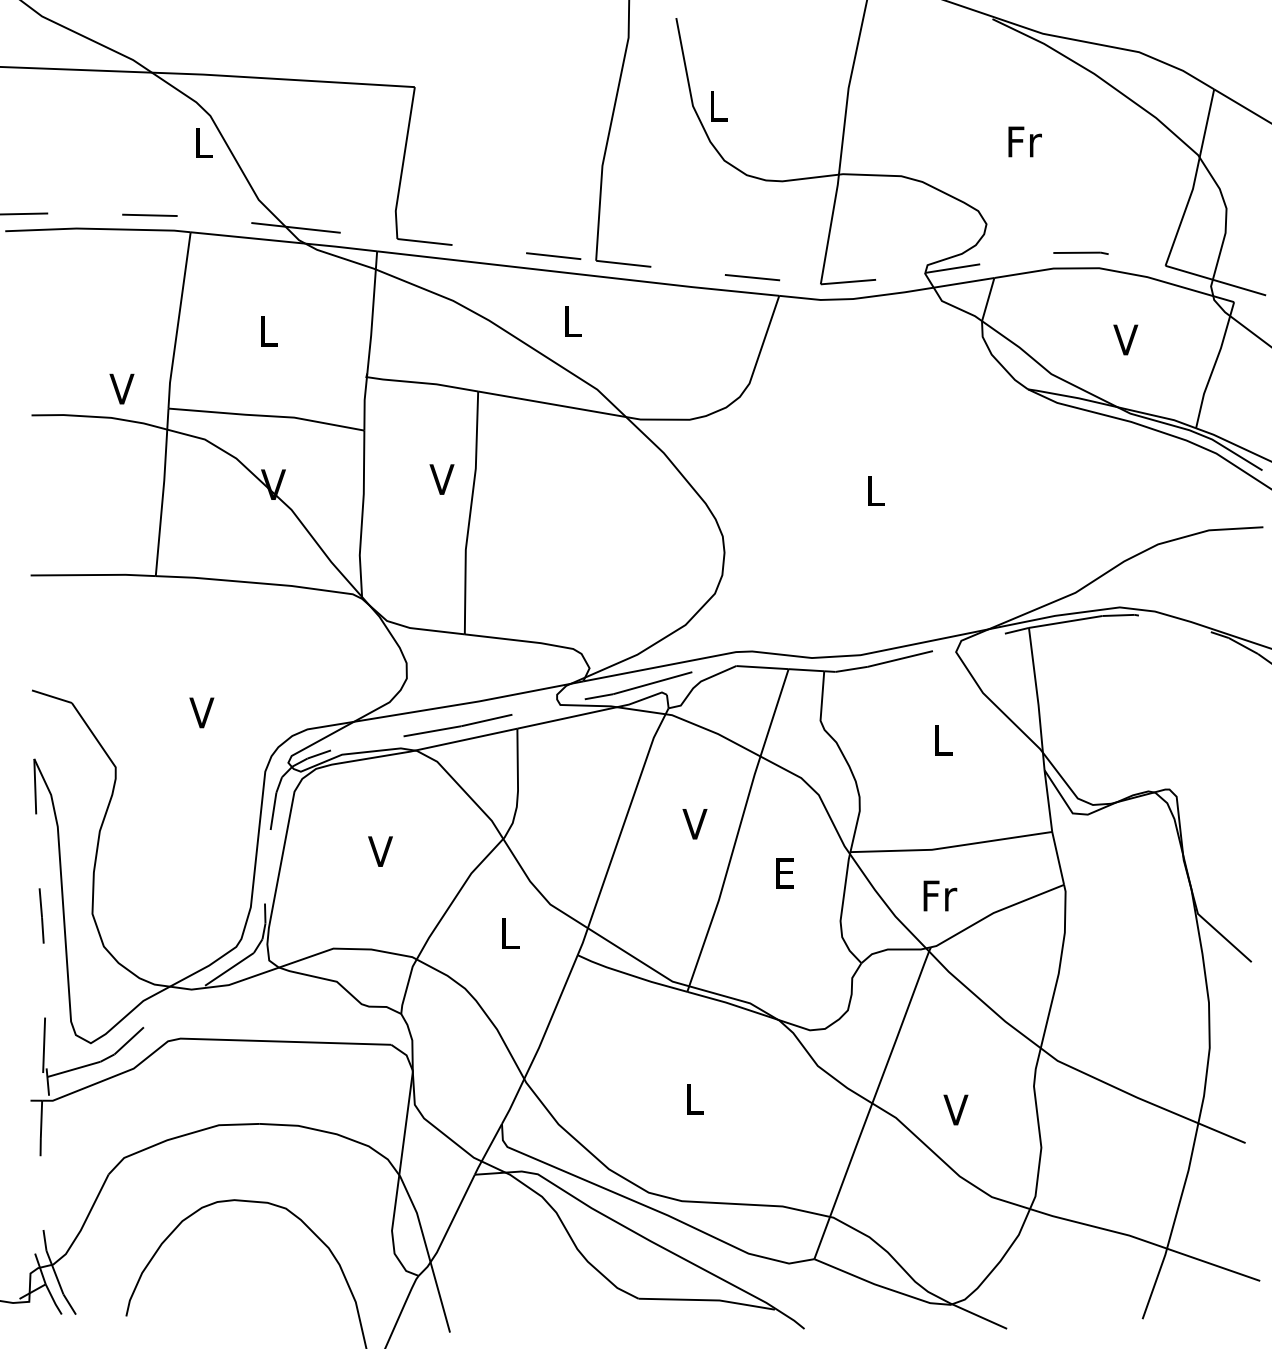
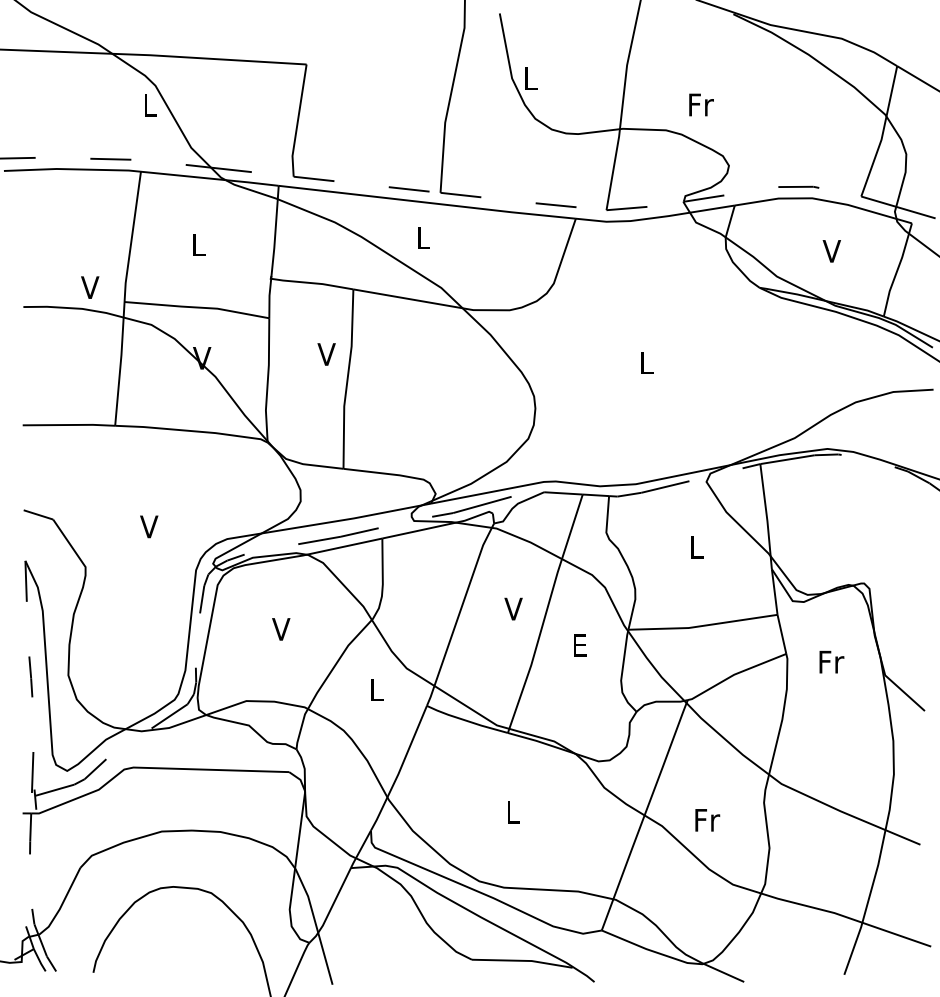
text: (1025, 141) -> (701, 104), moved
text: (939, 895) -> (831, 661), moved
text: (957, 1110) -> (707, 820), V -> Fr

